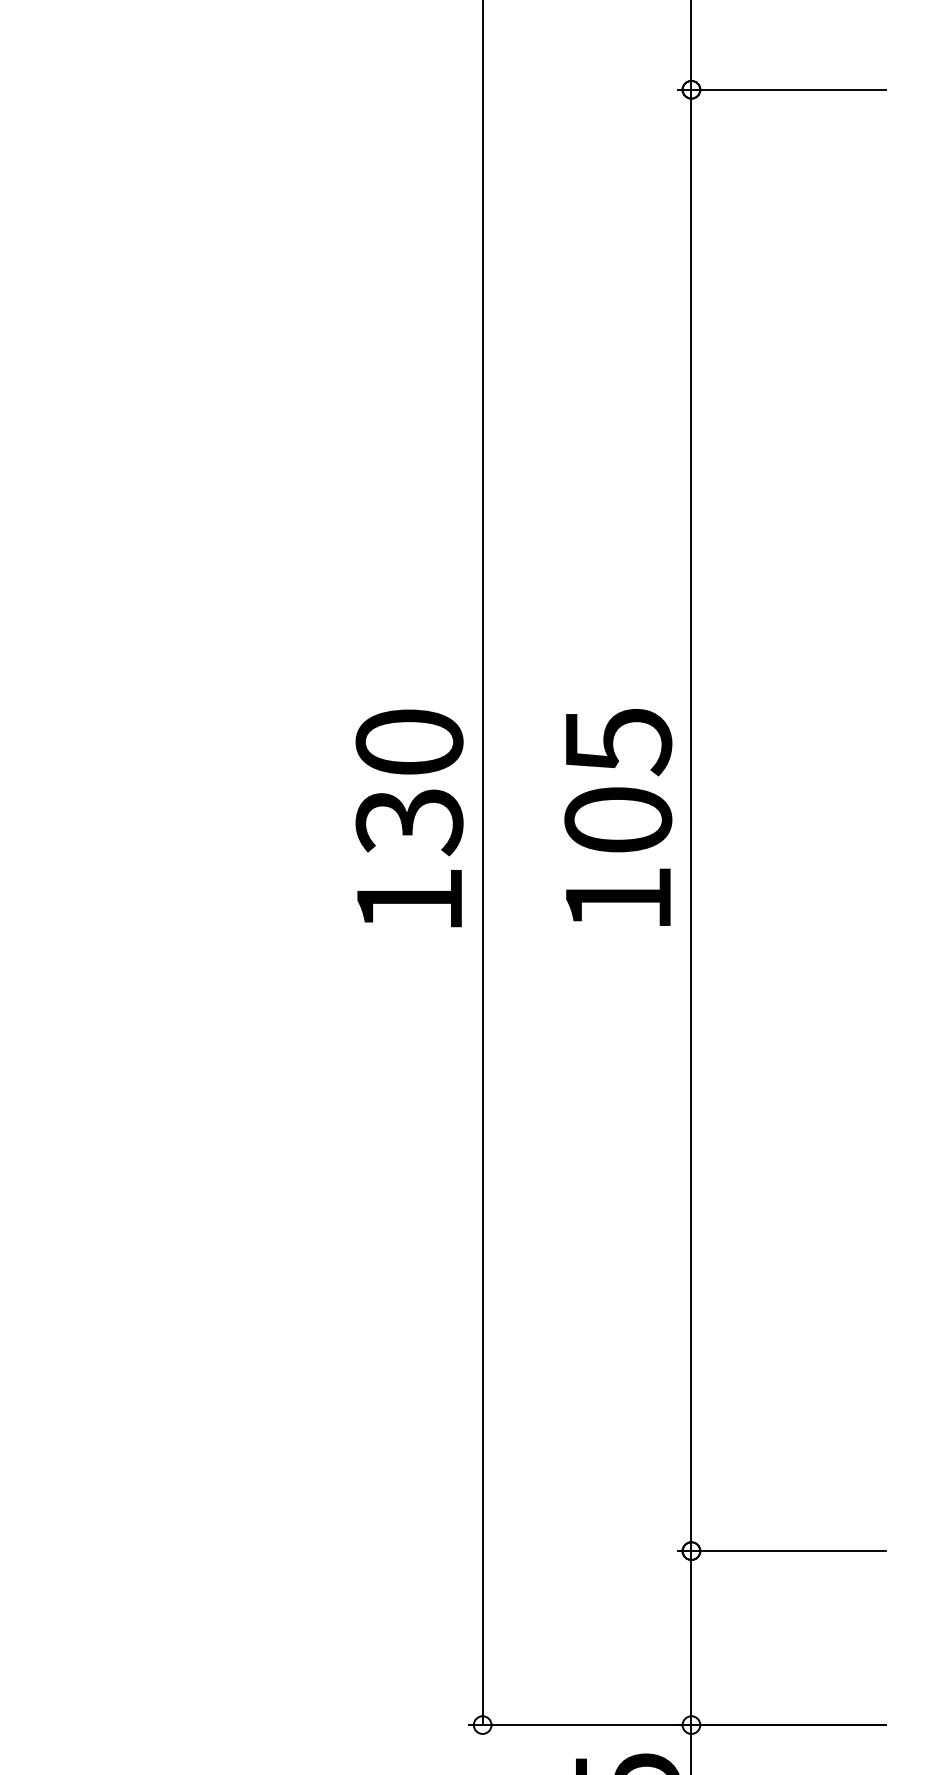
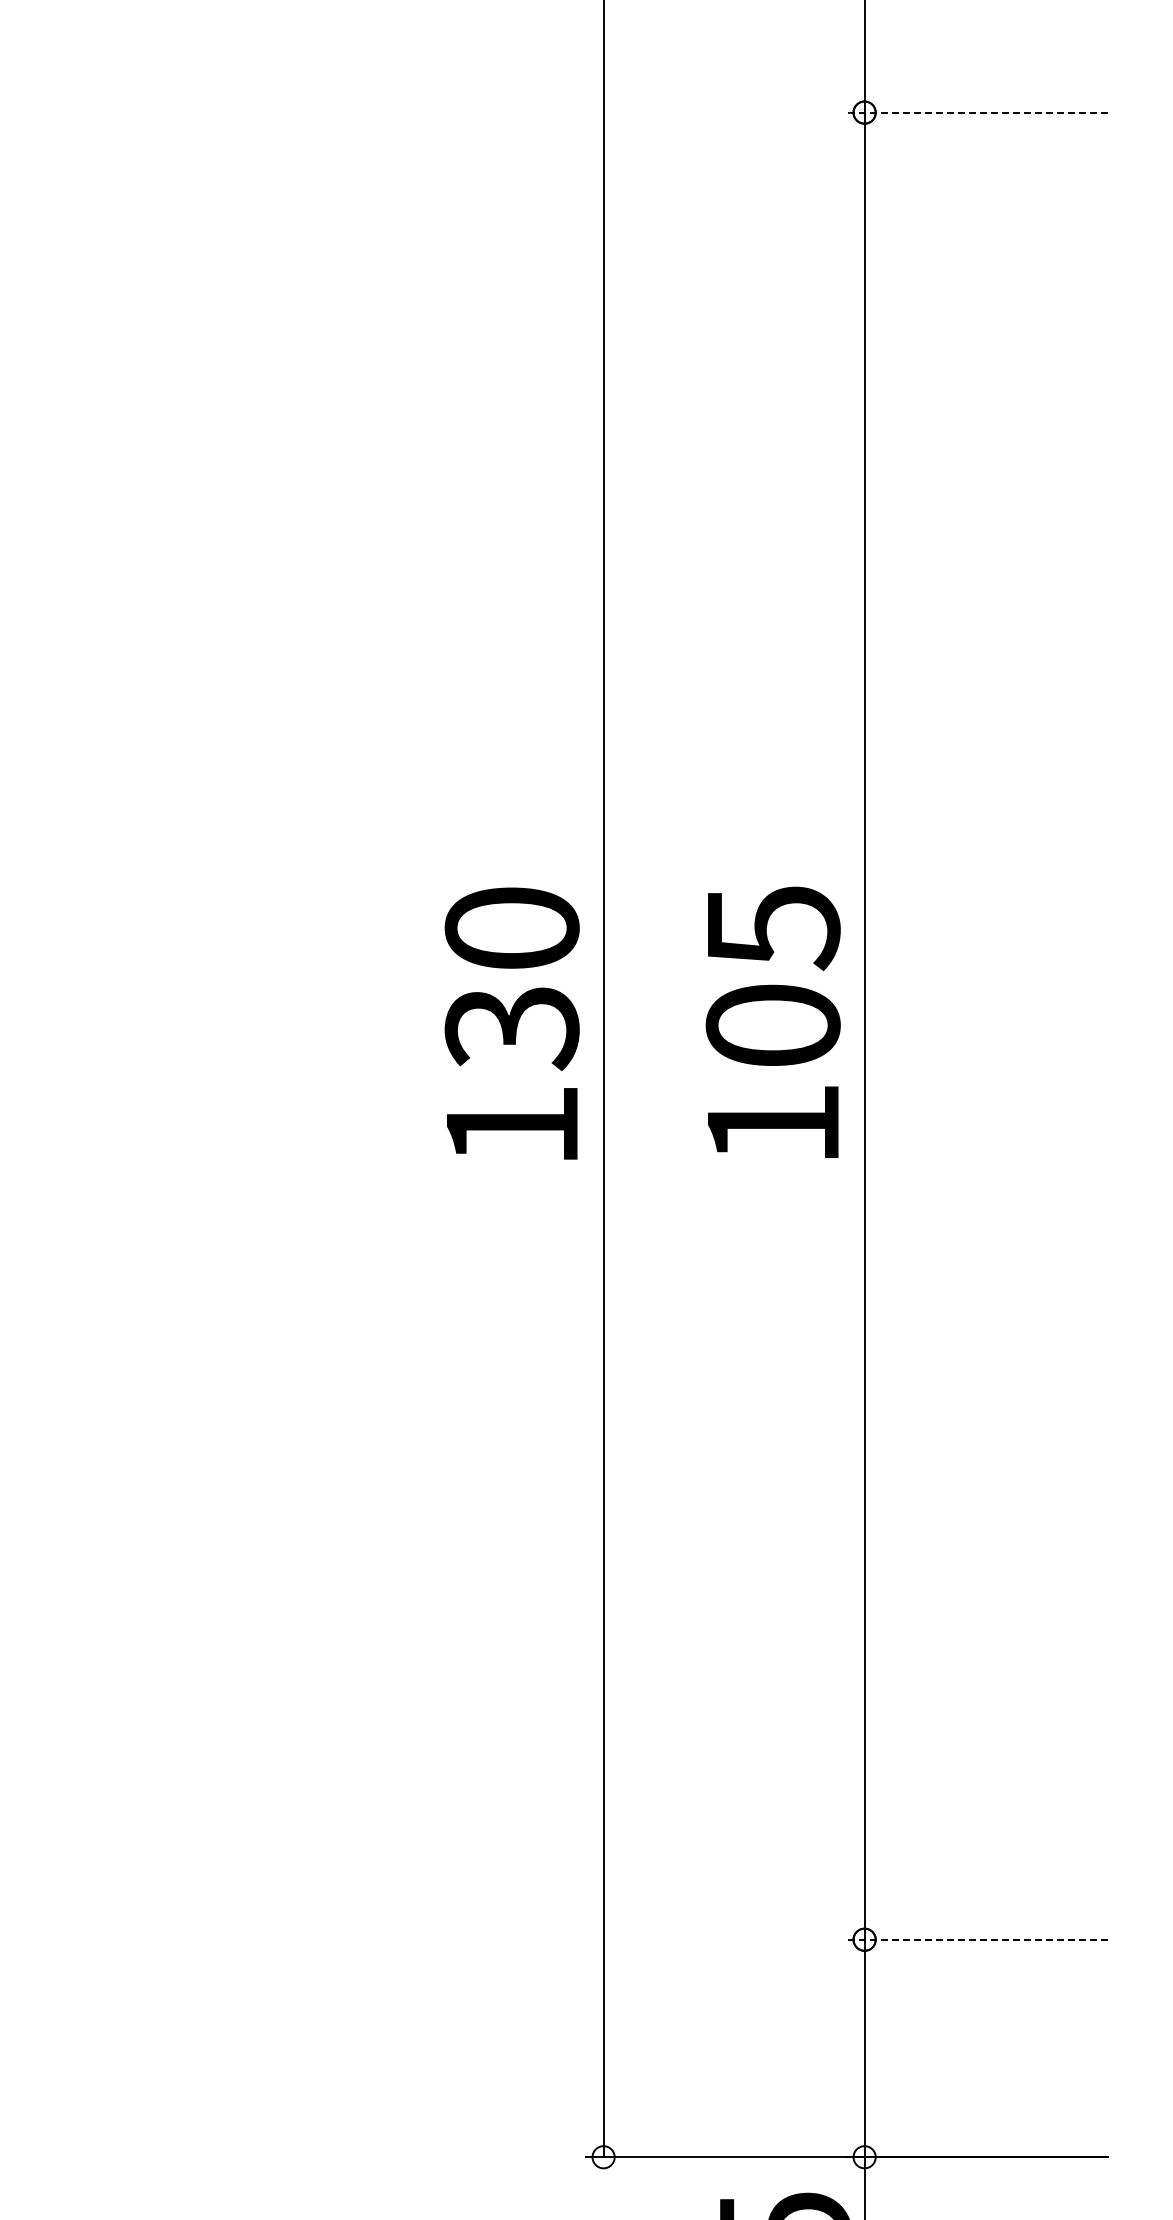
line: (781, 89) -> (977, 112), solid -> dashed
line: (781, 1550) -> (977, 1939), solid -> dashed

